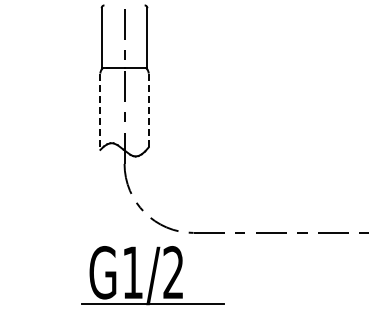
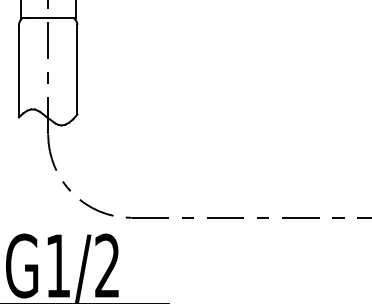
line: (148, 110) -> (77, 69), dashed -> solid
line: (100, 112) -> (19, 72), dashed -> solid

